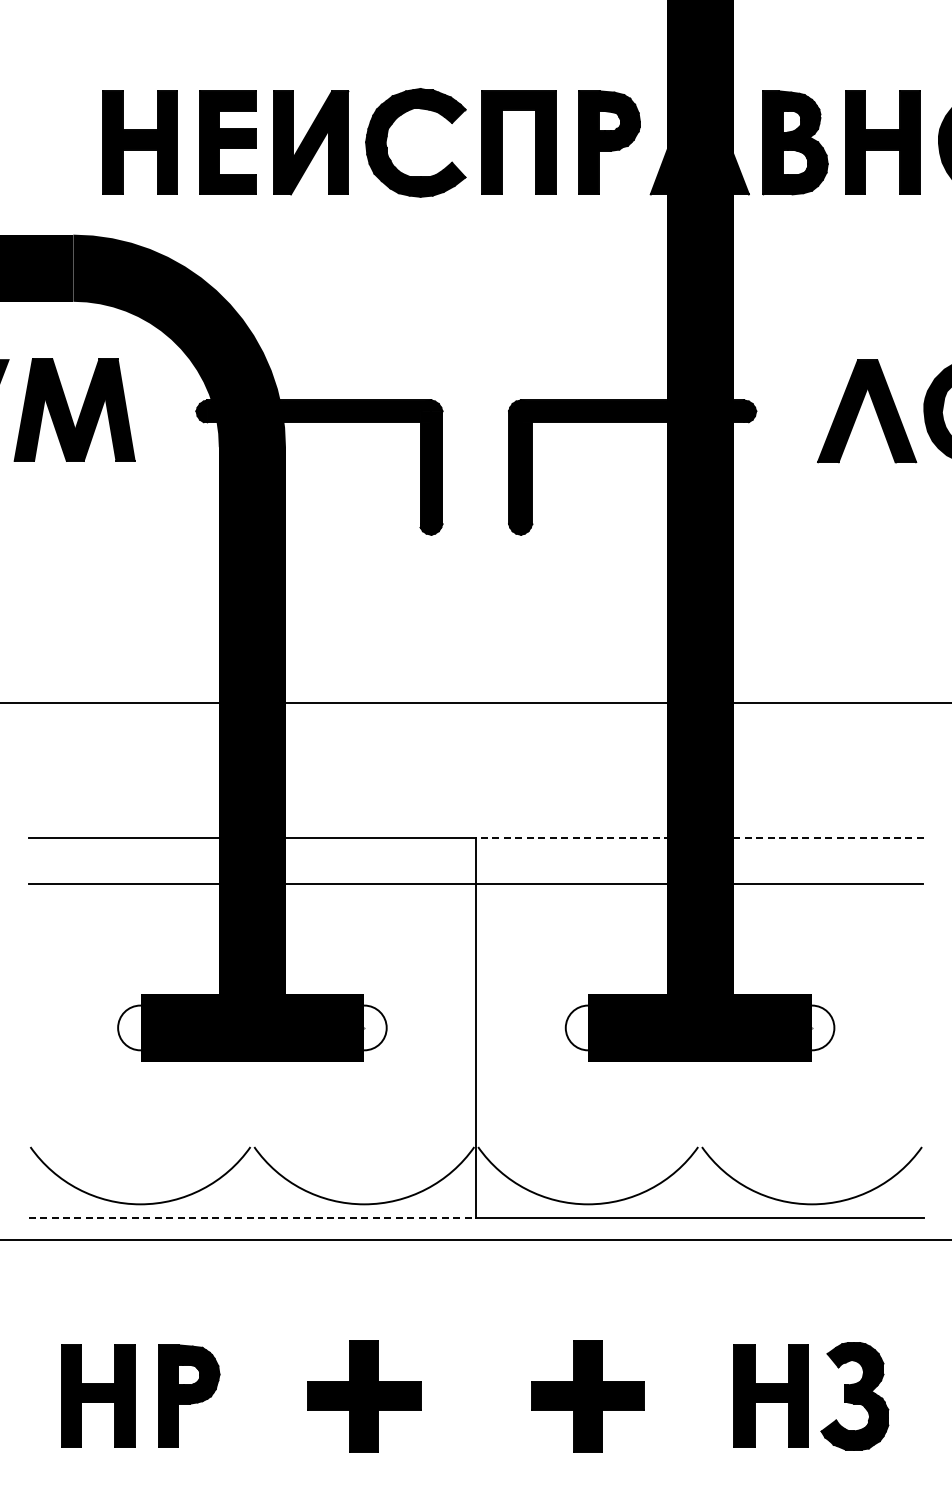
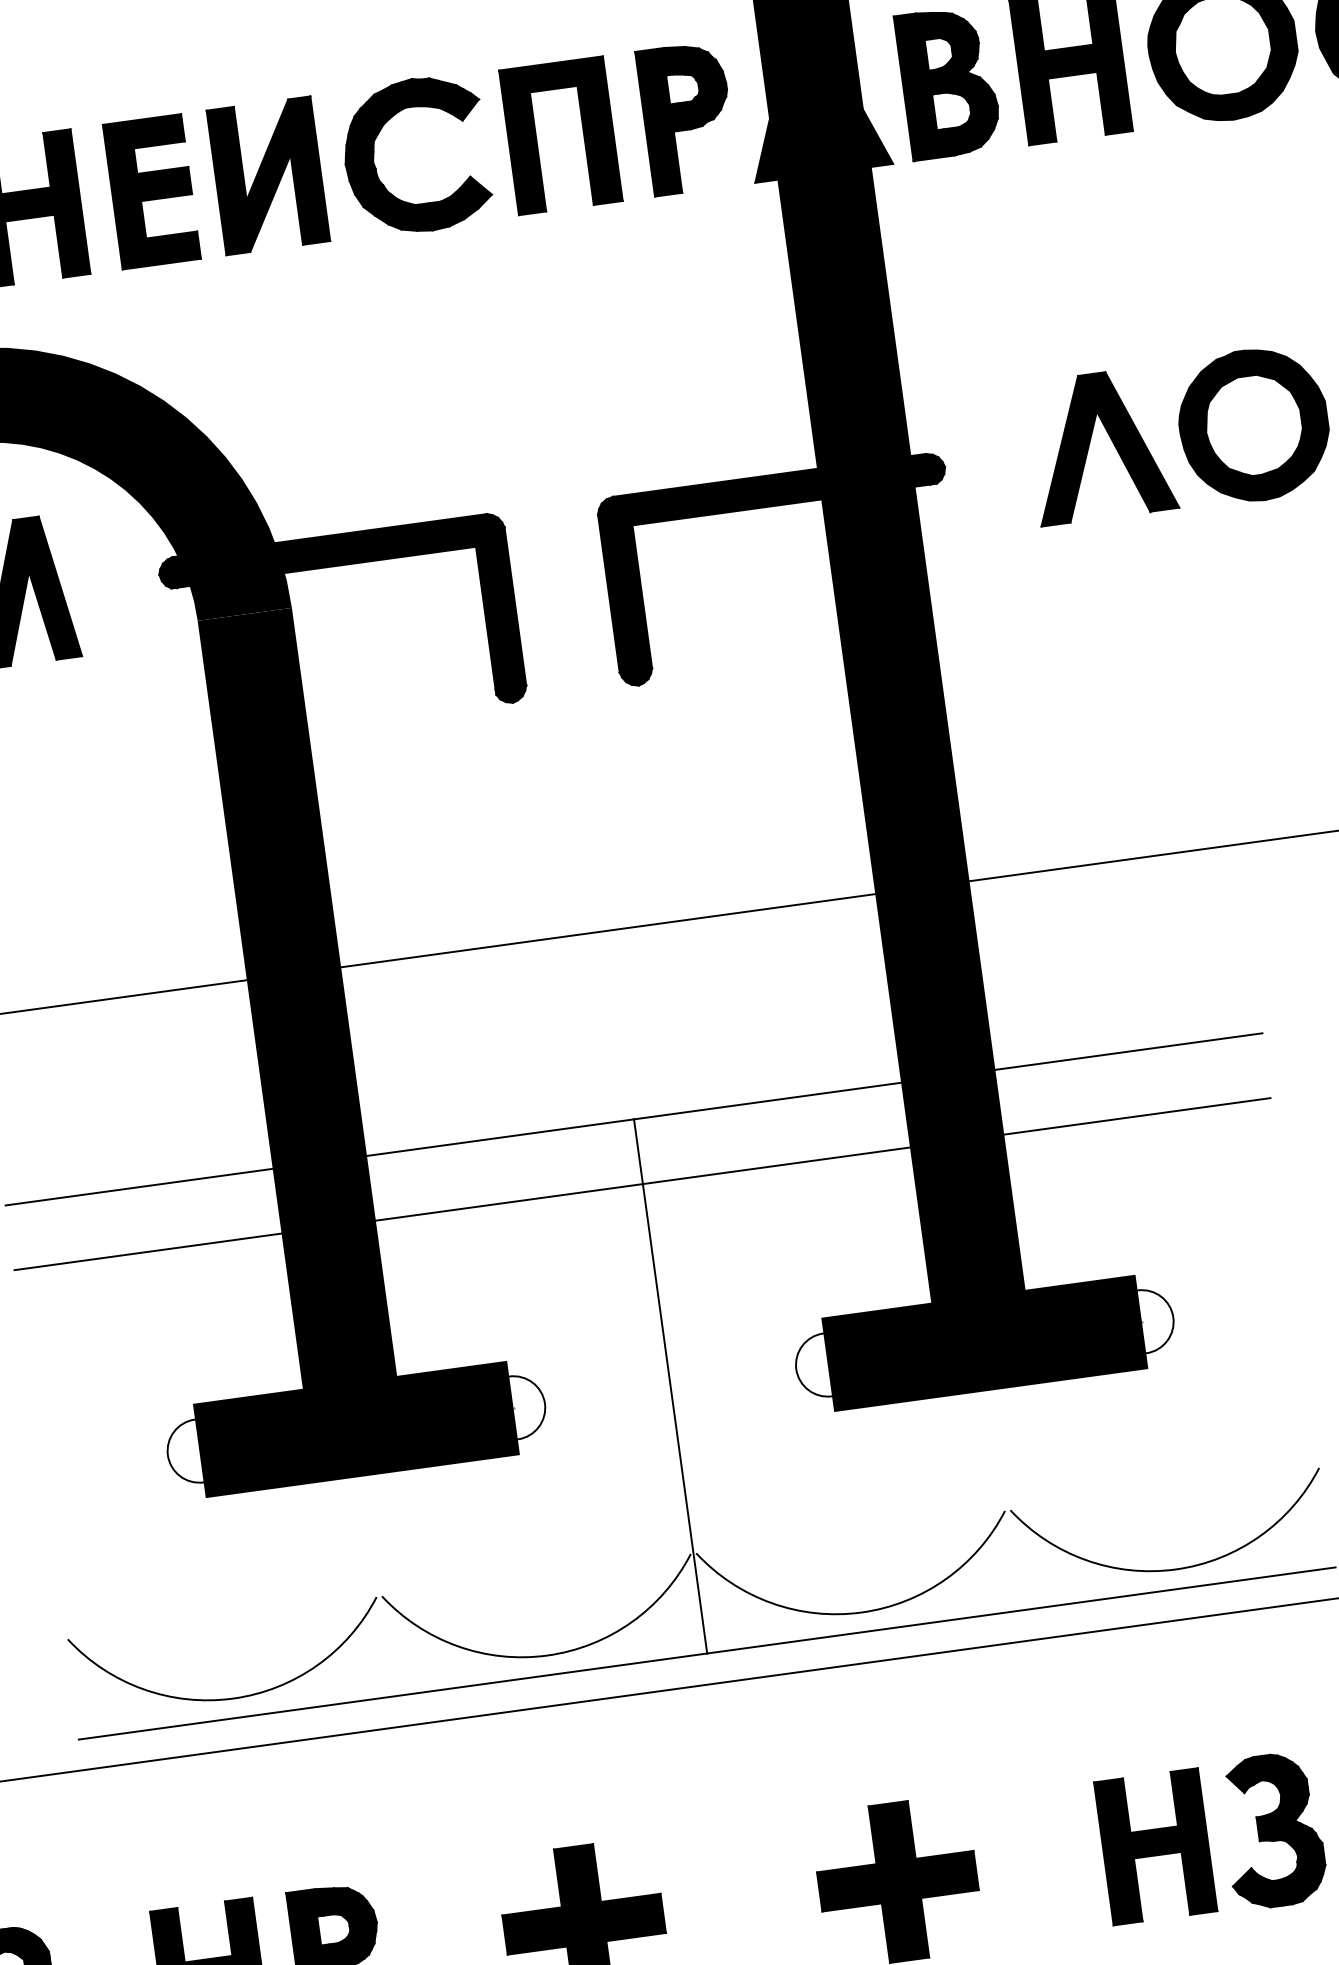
line: (700, 837) -> (948, 1075), dashed -> solid
line: (252, 1218) -> (393, 1696), dashed -> solid

